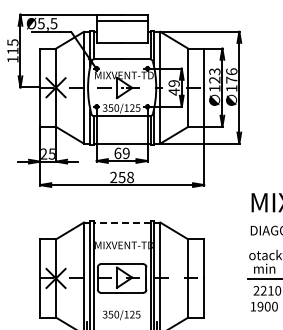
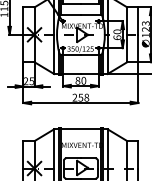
text: (173, 87) -> (116, 34), 49 -> 60
text: (121, 153) -> (80, 80), 69 -> 80
line: (122, 222) -> (81, 129), dashed -> solid

